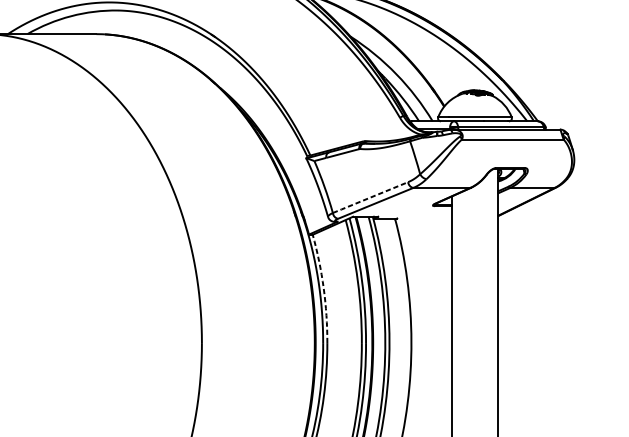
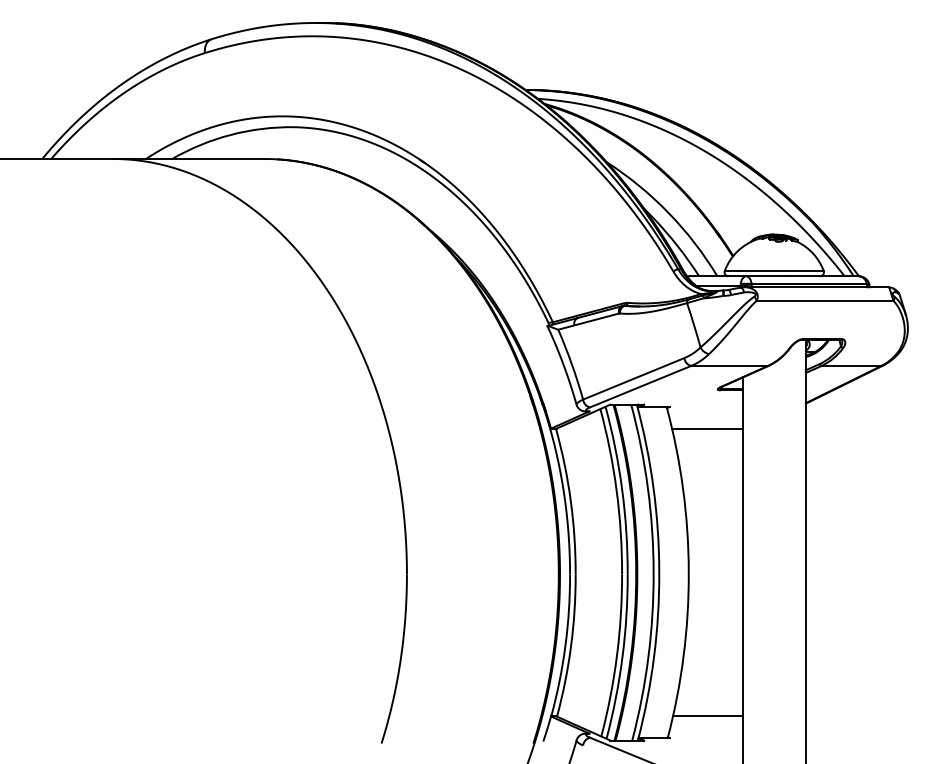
line: (371, 197) -> (634, 378), dashed -> solid
line: (425, 234) -> (707, 428), added
arc: (323, 288) -> (570, 500), dashed -> solid

